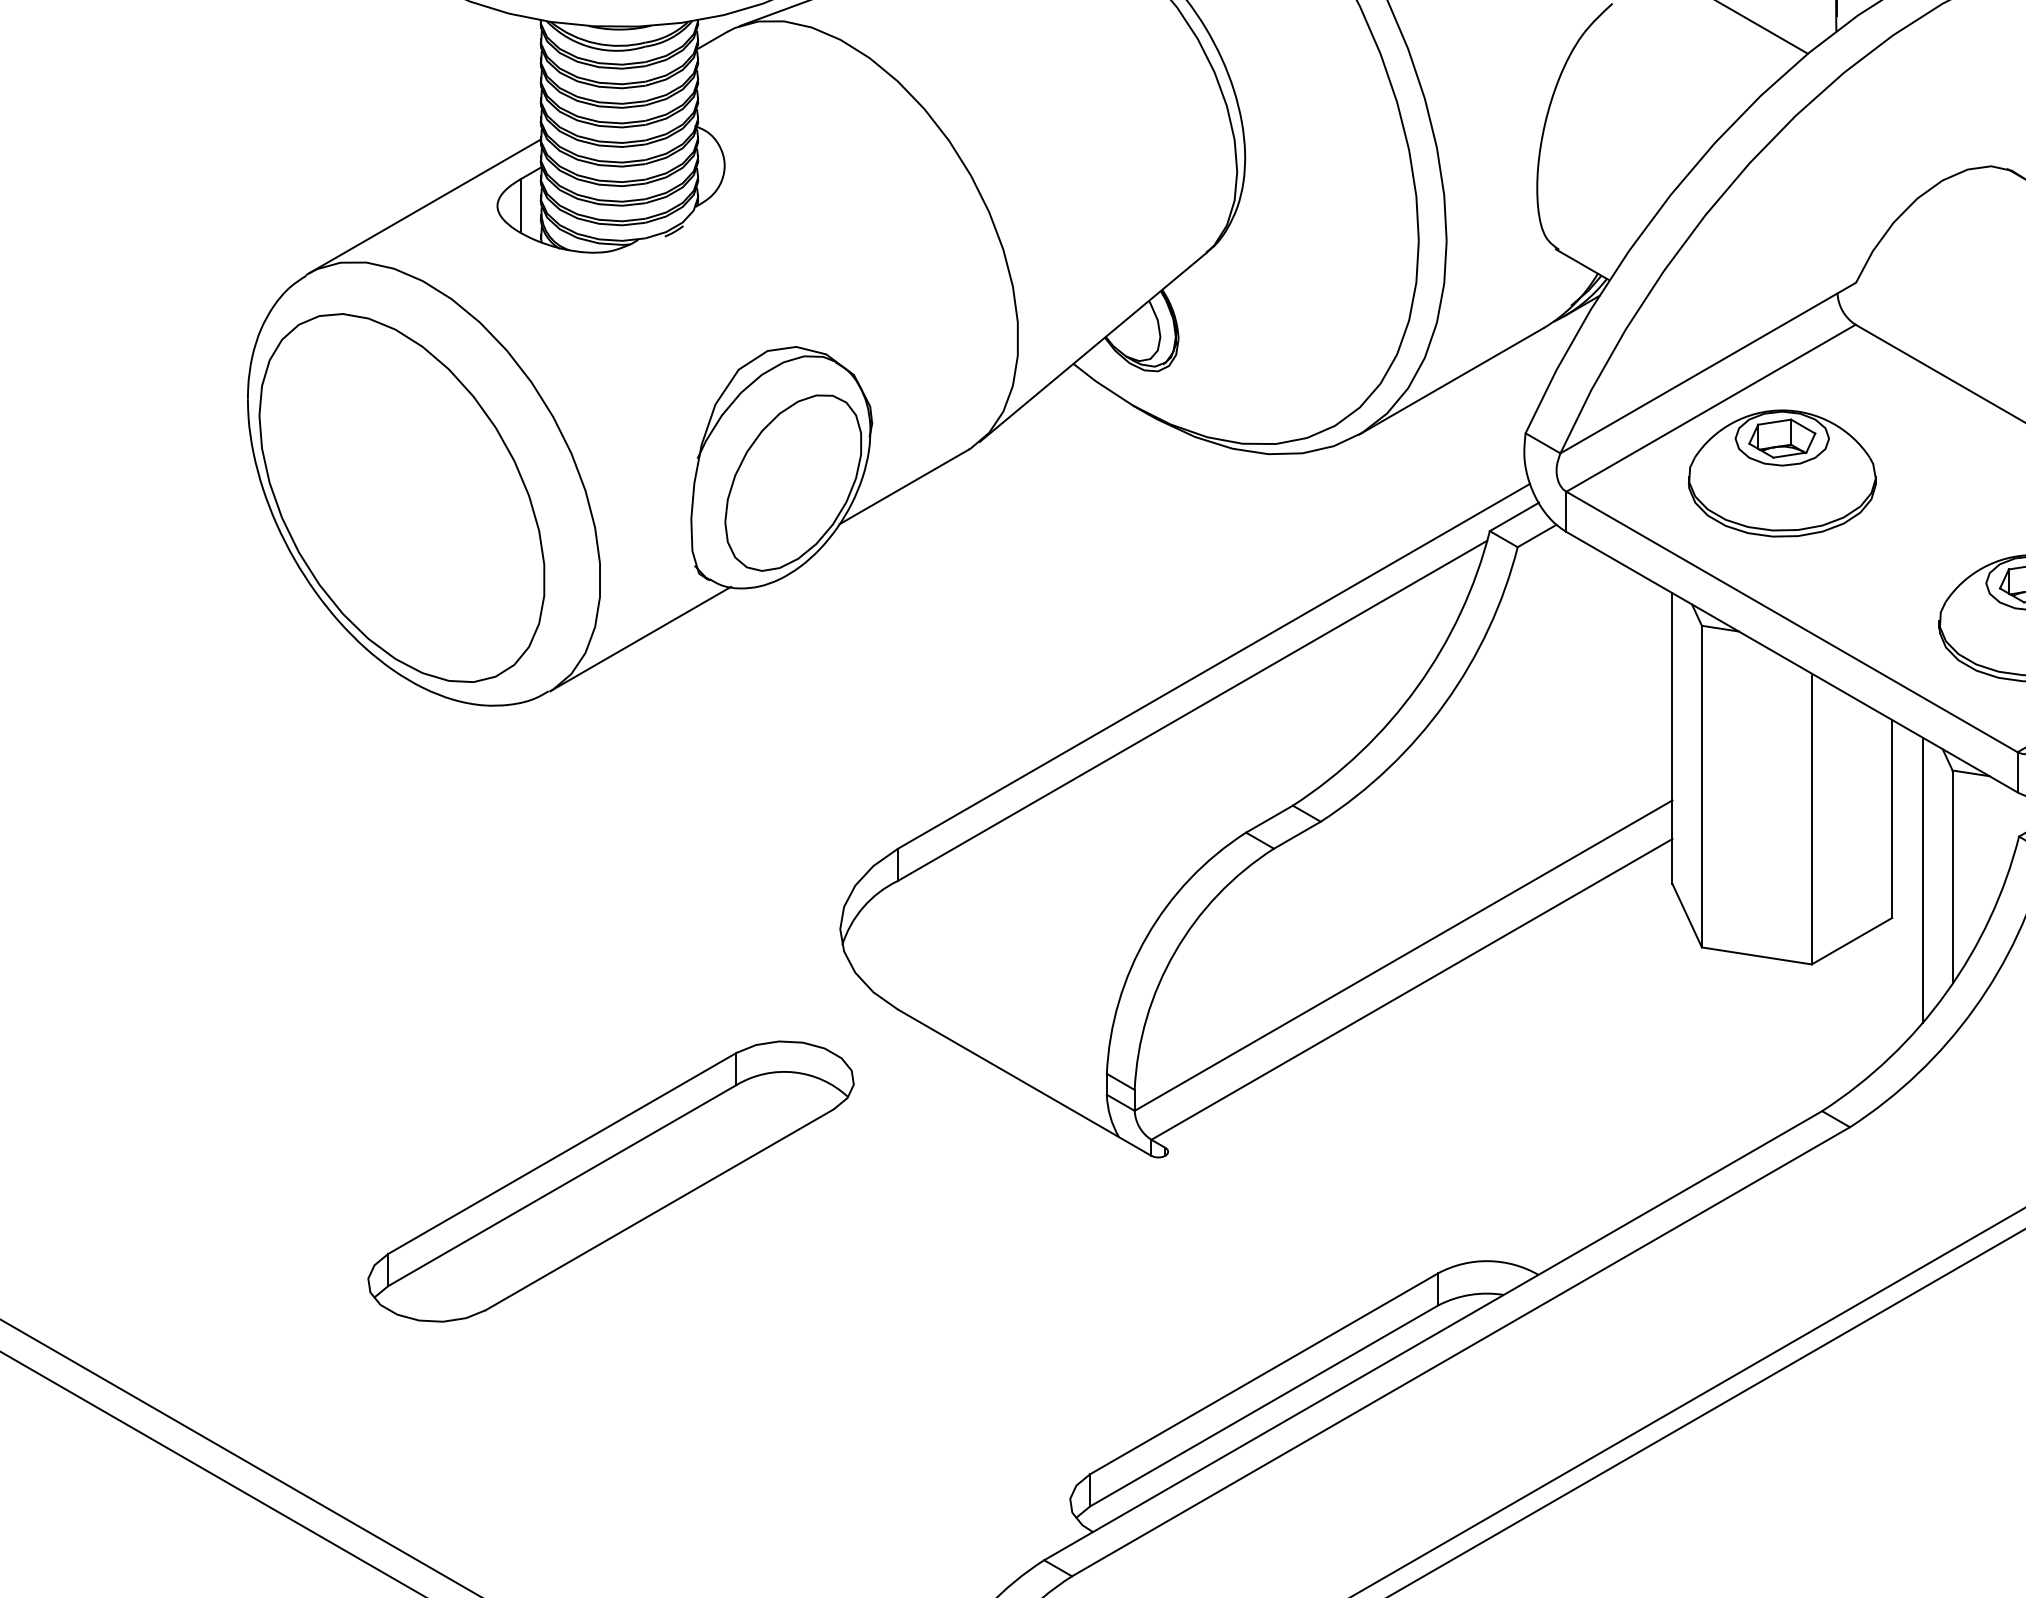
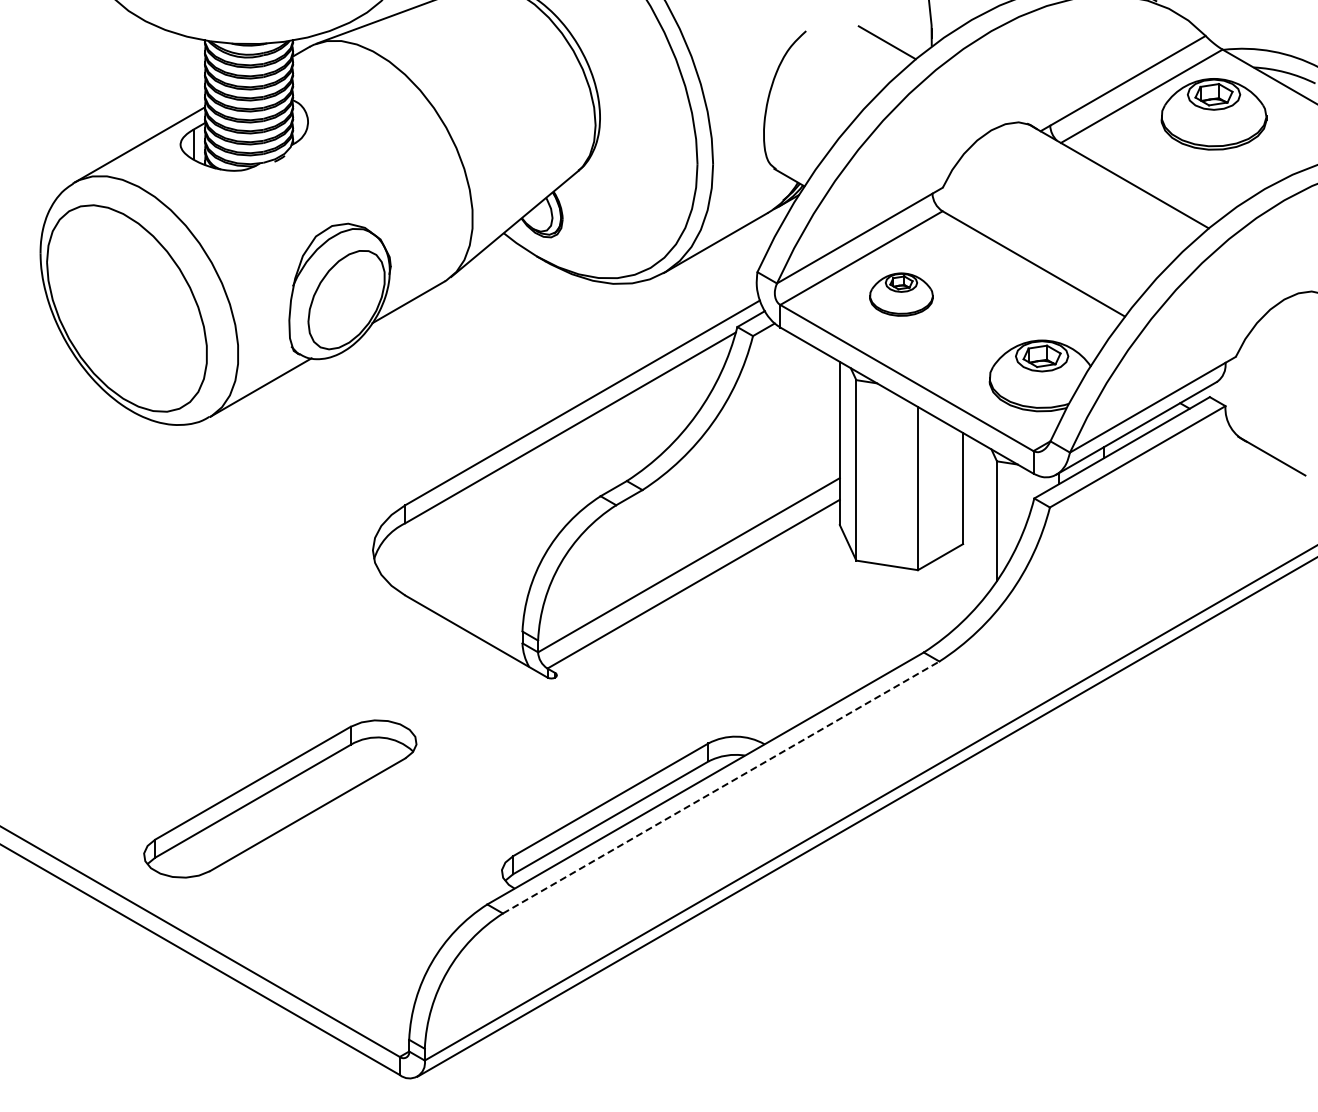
part: (1782, 473) -> (901, 294), size x0.6
line: (1923, 879) -> (980, 522), removed
part: (611, 1180) -> (280, 798), moved
line: (1461, 1351) -> (721, 787), solid -> dashed

